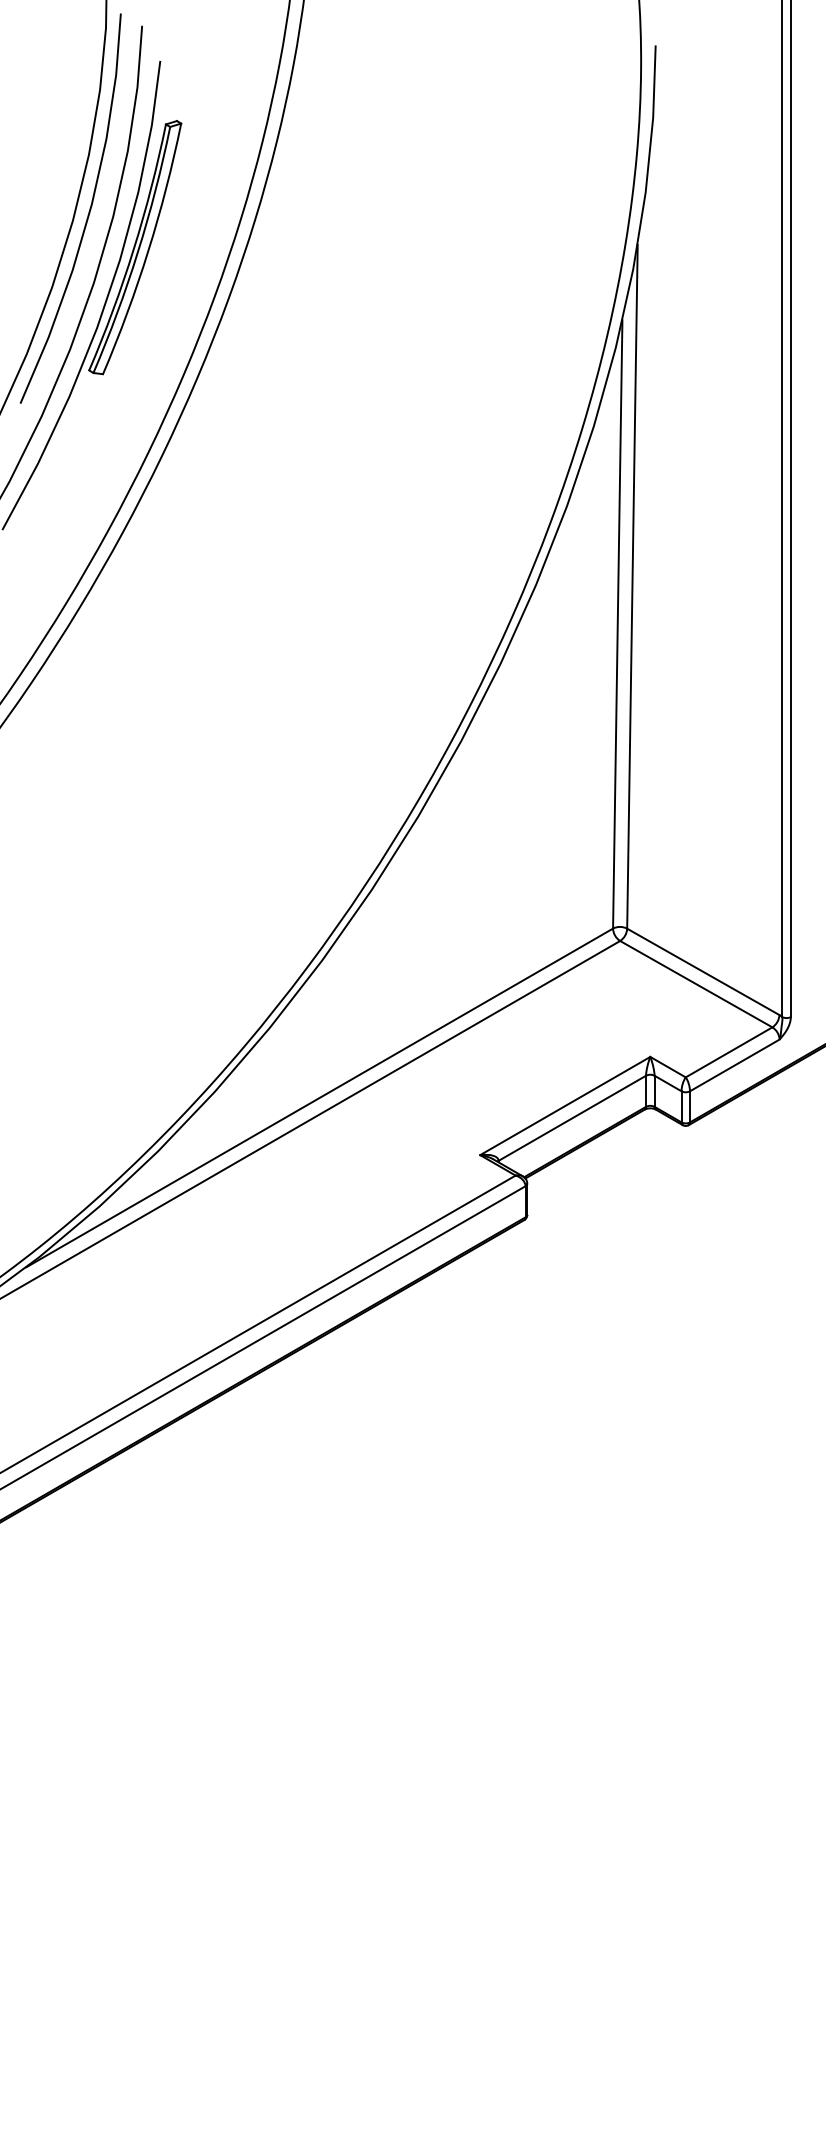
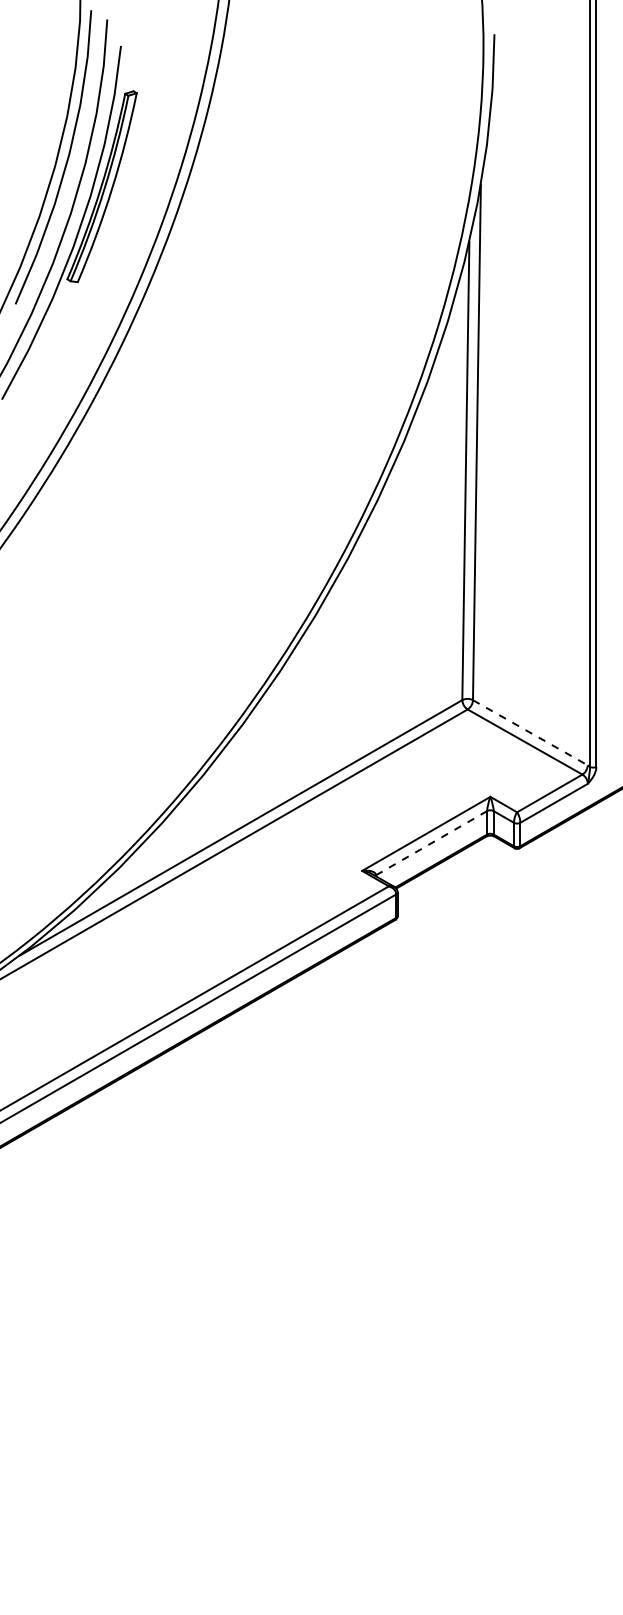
line: (703, 971) -> (530, 732), solid -> dashed
line: (572, 1118) -> (431, 843), solid -> dashed

